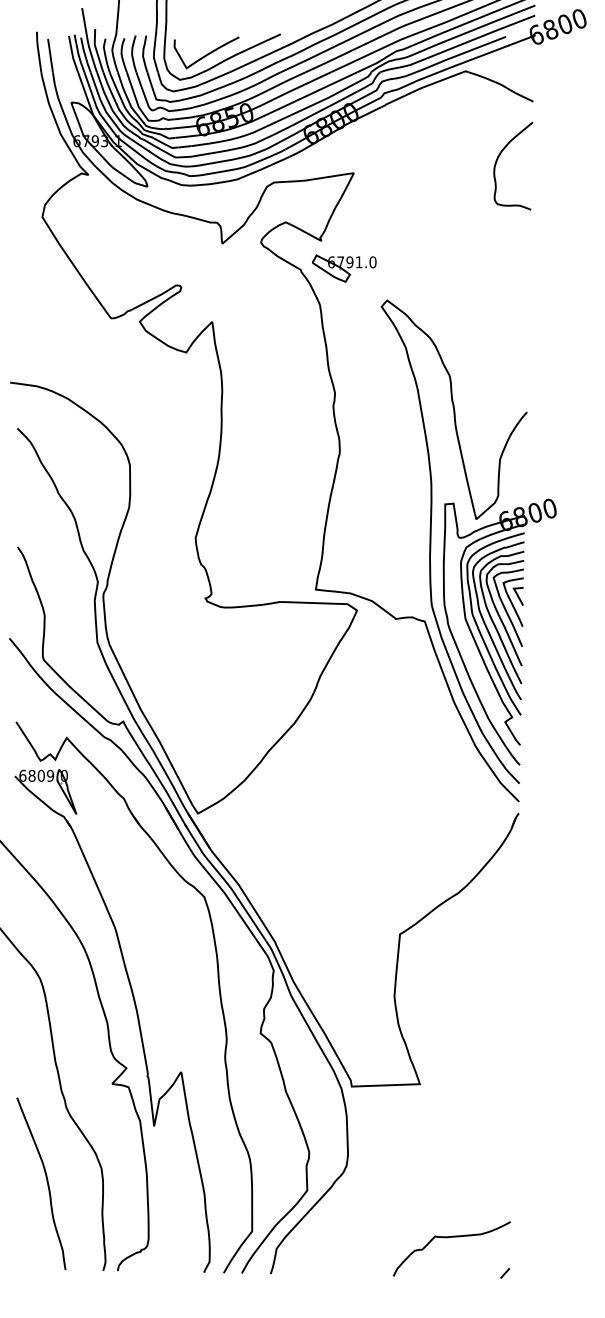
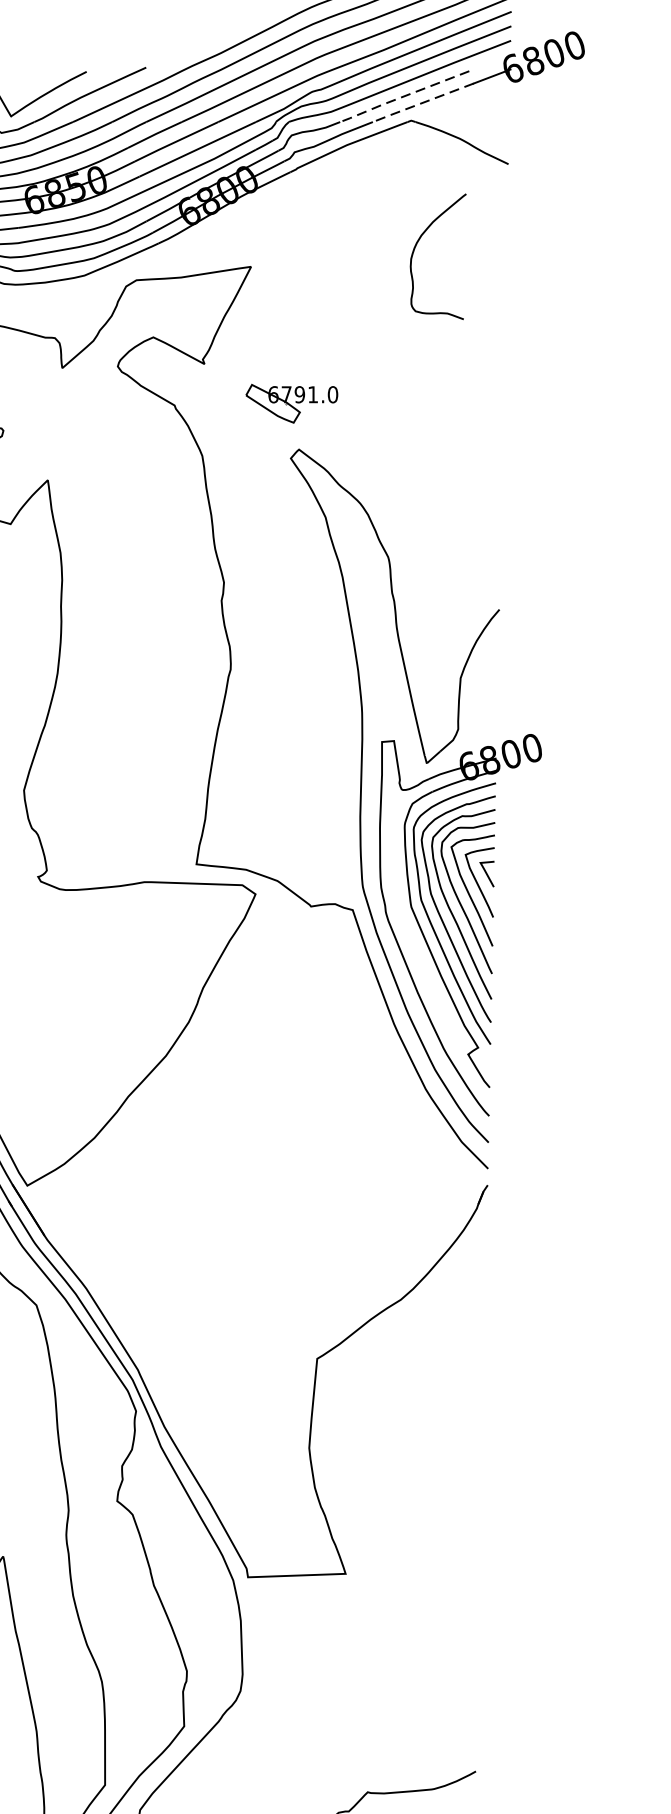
line: (459, 54) -> (402, 96), solid -> dashed
line: (472, 59) -> (421, 103), solid -> dashed
curve: (498, 159) -> (416, 247), moved
part: (344, 268) -> (292, 403), moved

